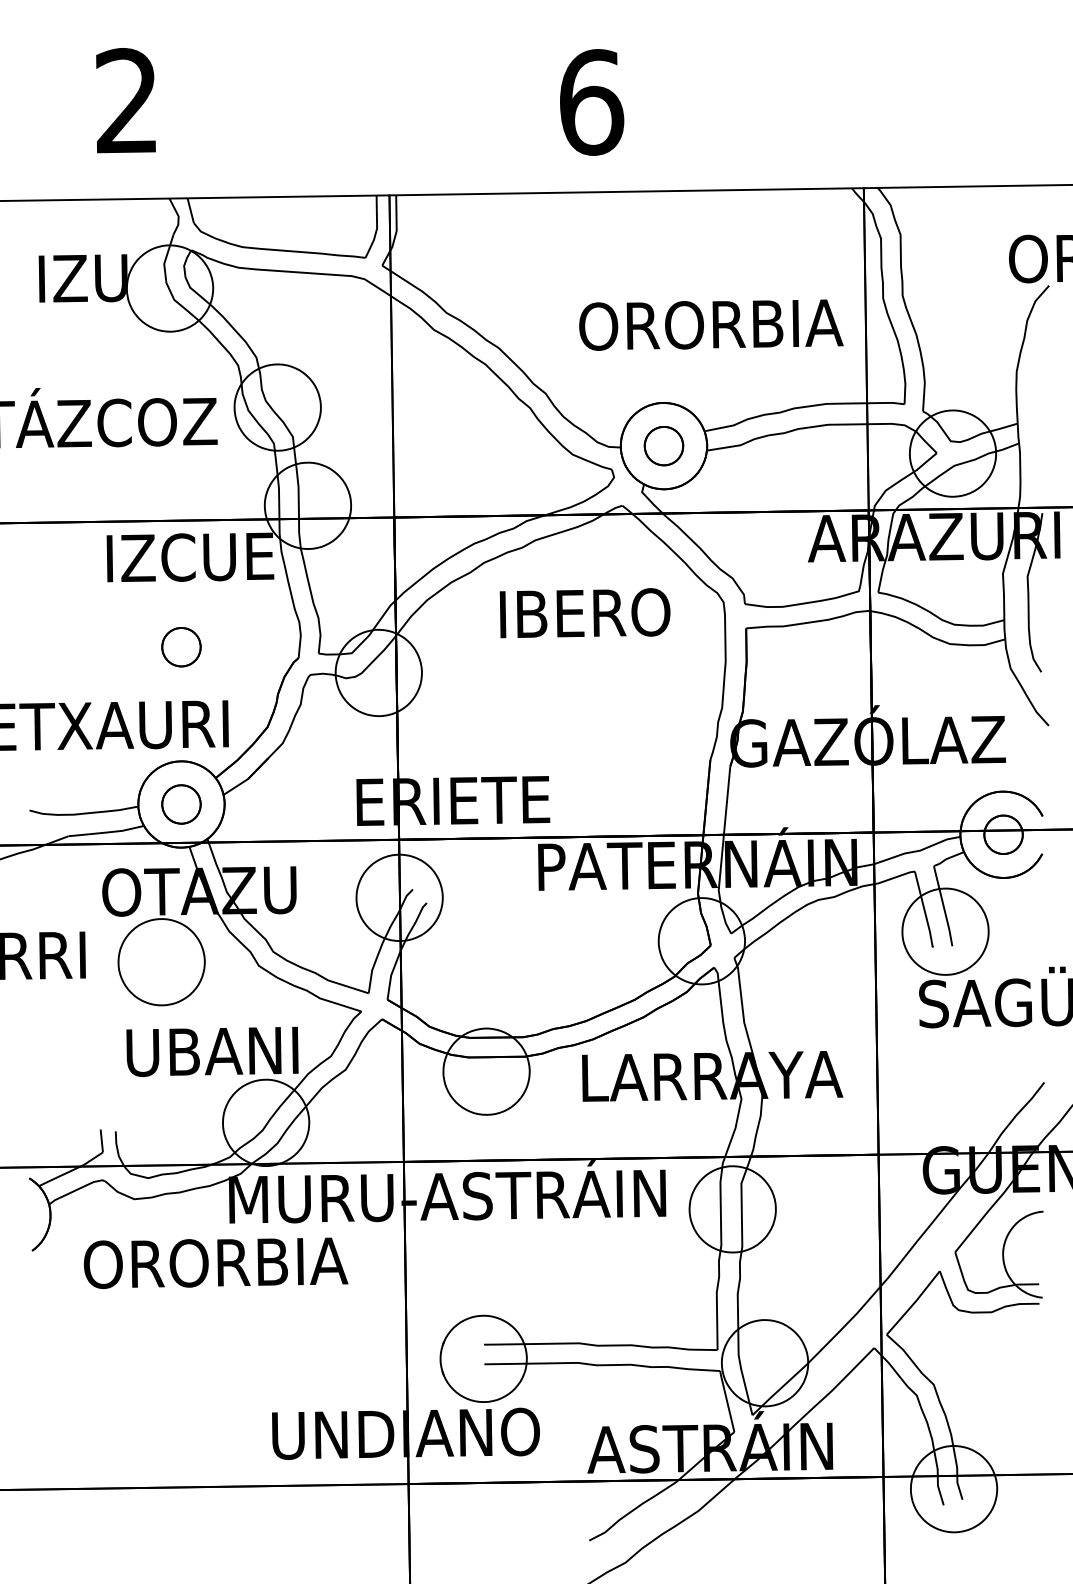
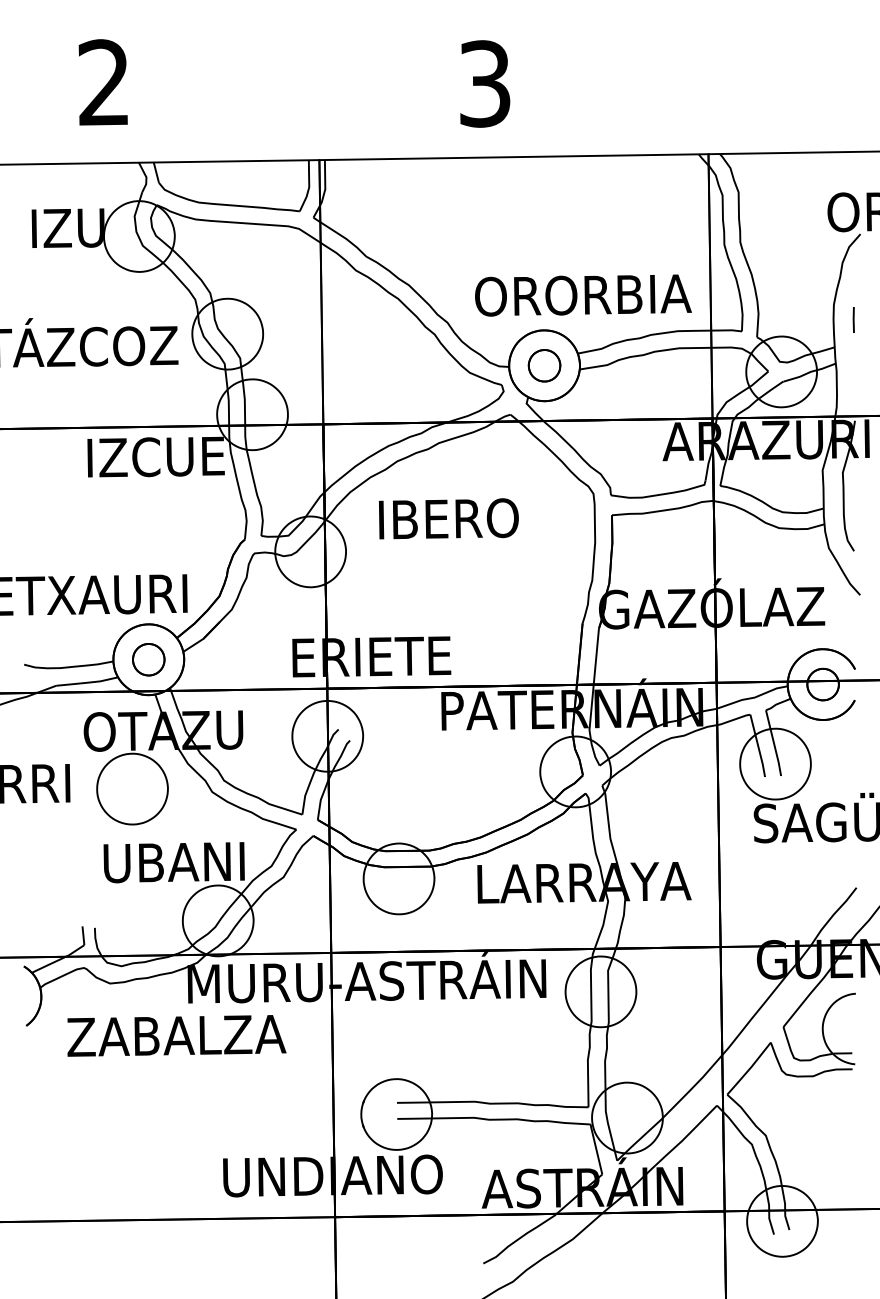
text: (591, 101) -> (485, 83), 6 -> 3
text: (711, 325) -> (583, 295), moved
line: (1040, 389) -> (853, 319), added
text: (584, 612) -> (448, 518), moved
part: (181, 646) -> (148, 530), removed
text: (215, 1263) -> (176, 1036), ORORBIA -> ZABALZA

